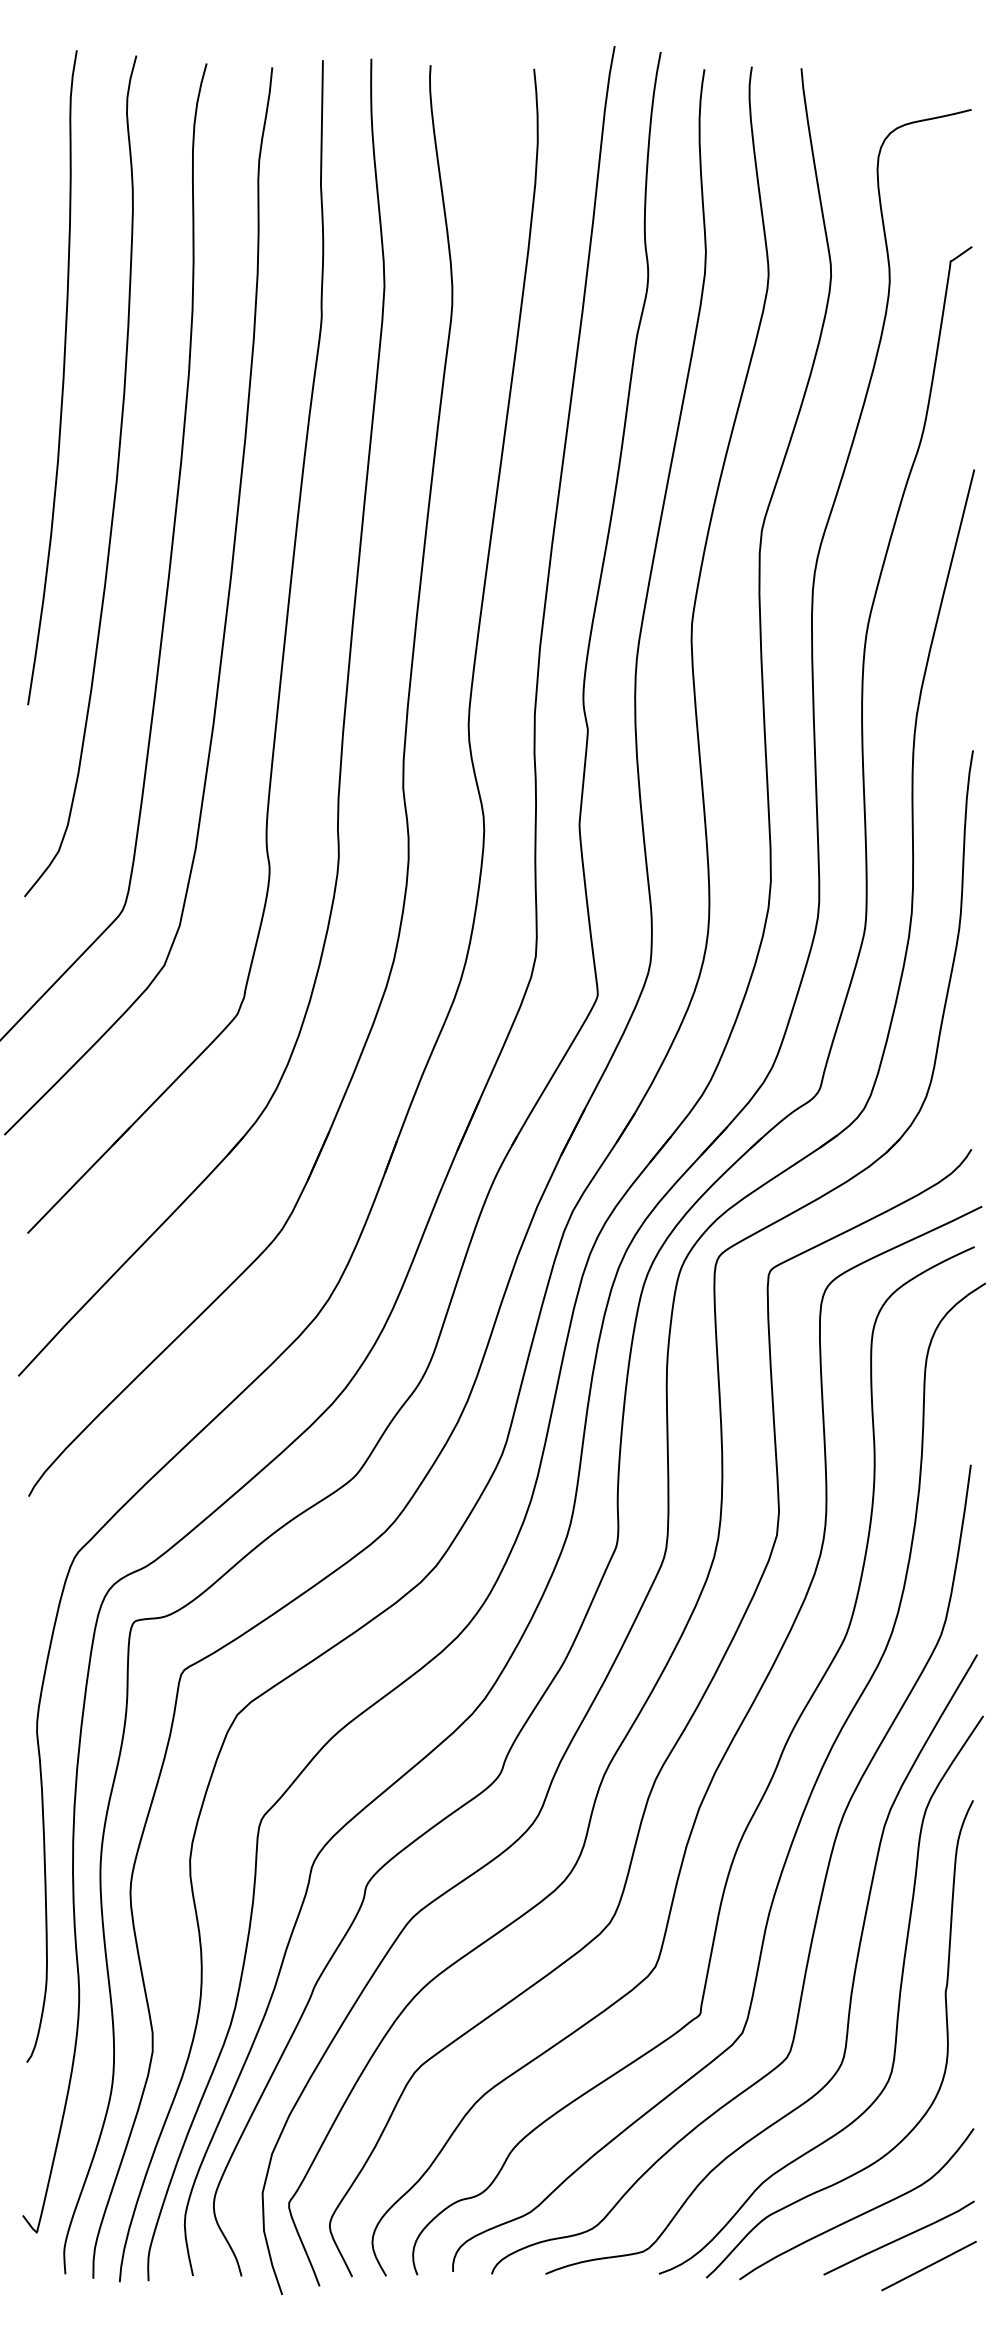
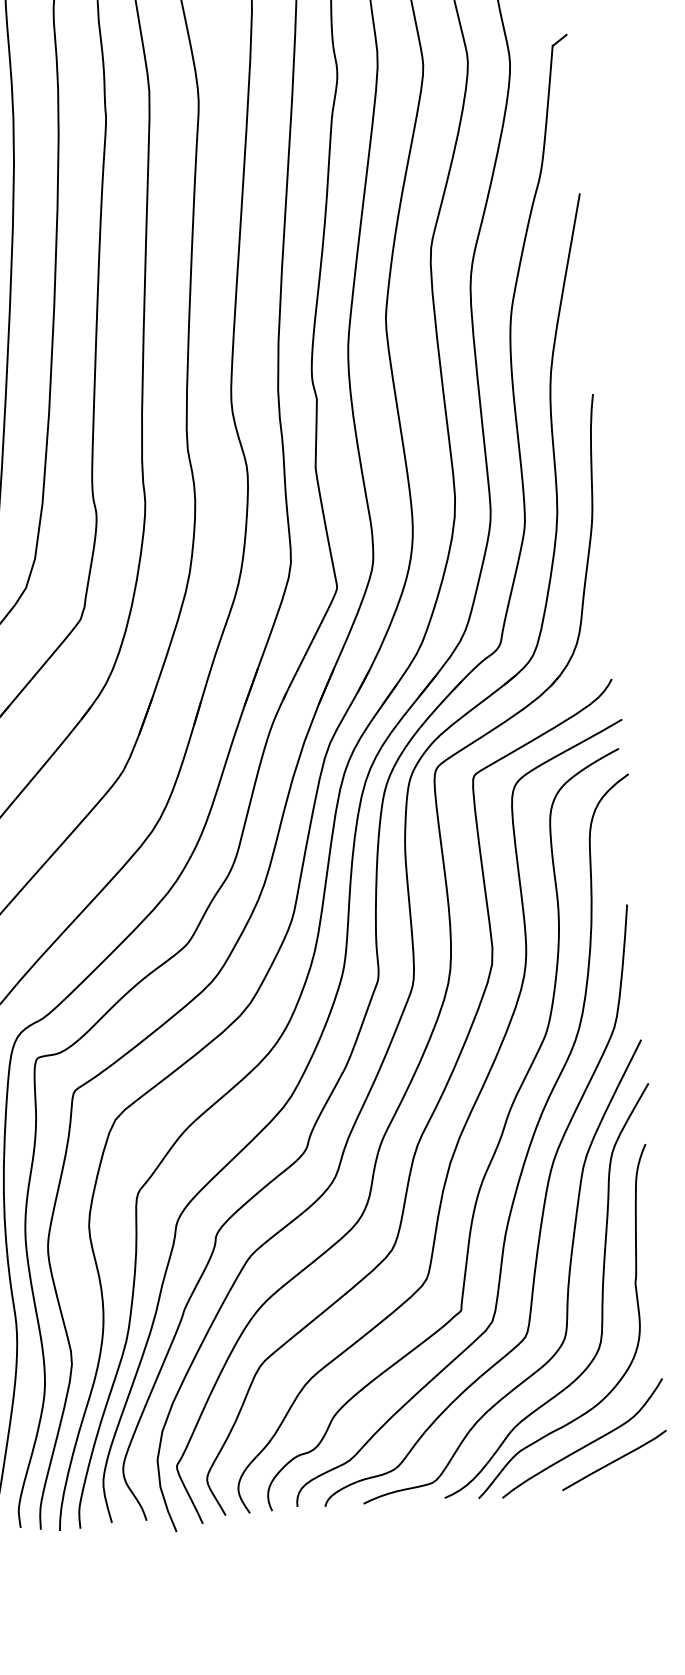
line: (928, 2265) -> (636, 1478), removed

